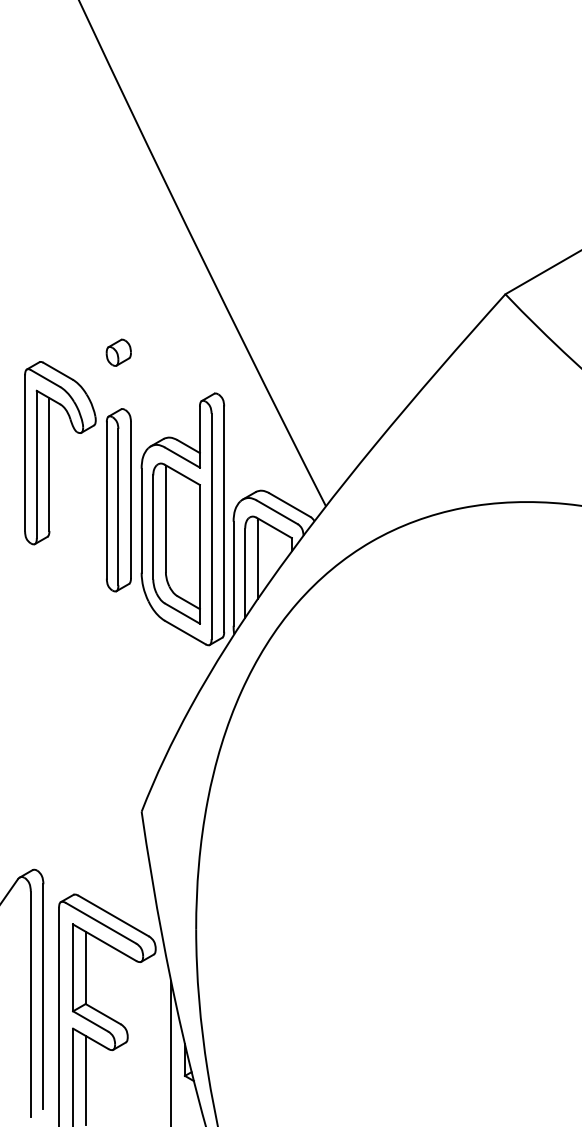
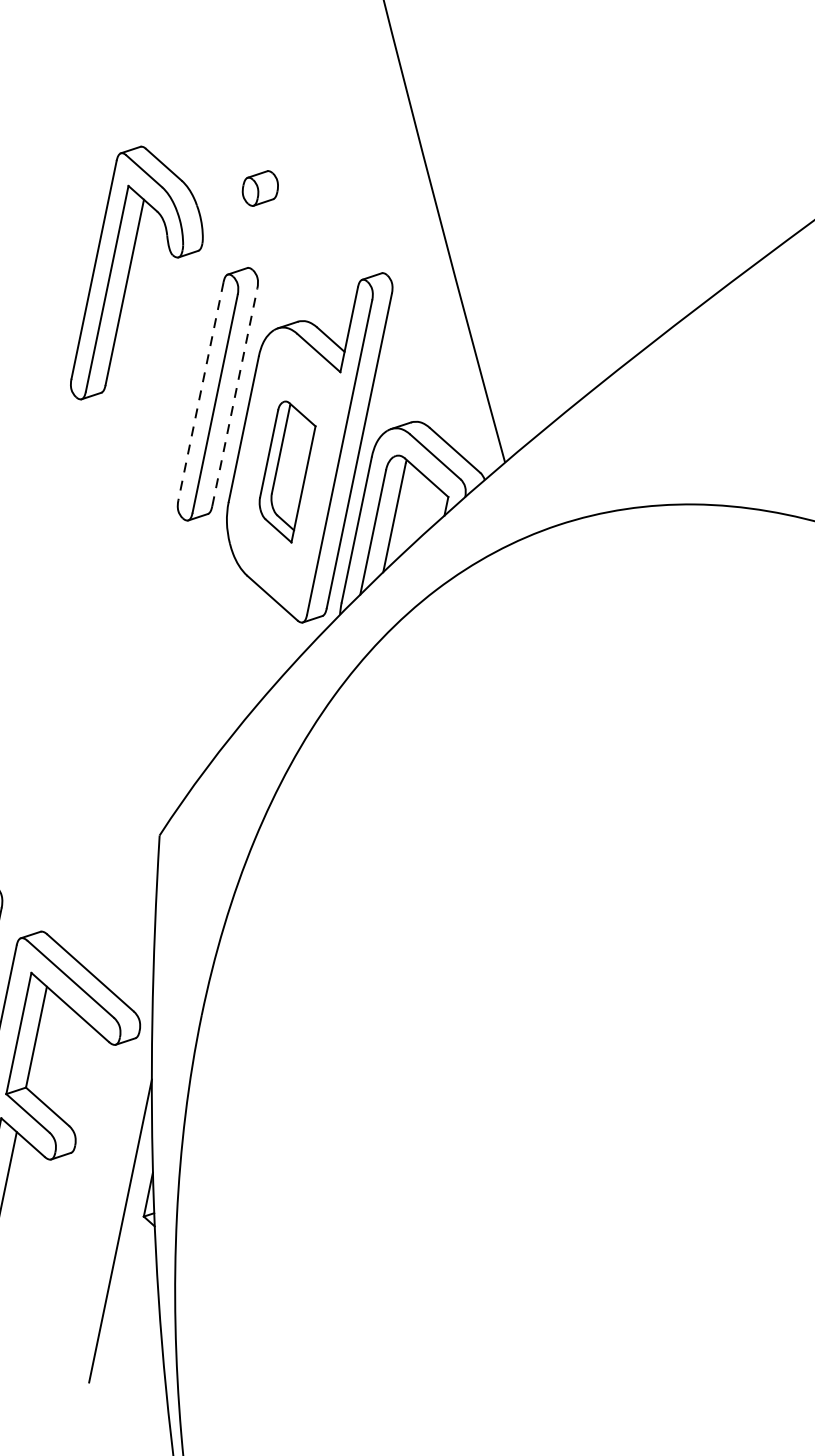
part: (49, 453) -> (128, 277), moved
line: (130, 499) -> (234, 396), solid -> dashed
line: (106, 500) -> (200, 391), solid -> dashed
part: (176, 543) -> (285, 471), size x0.6

